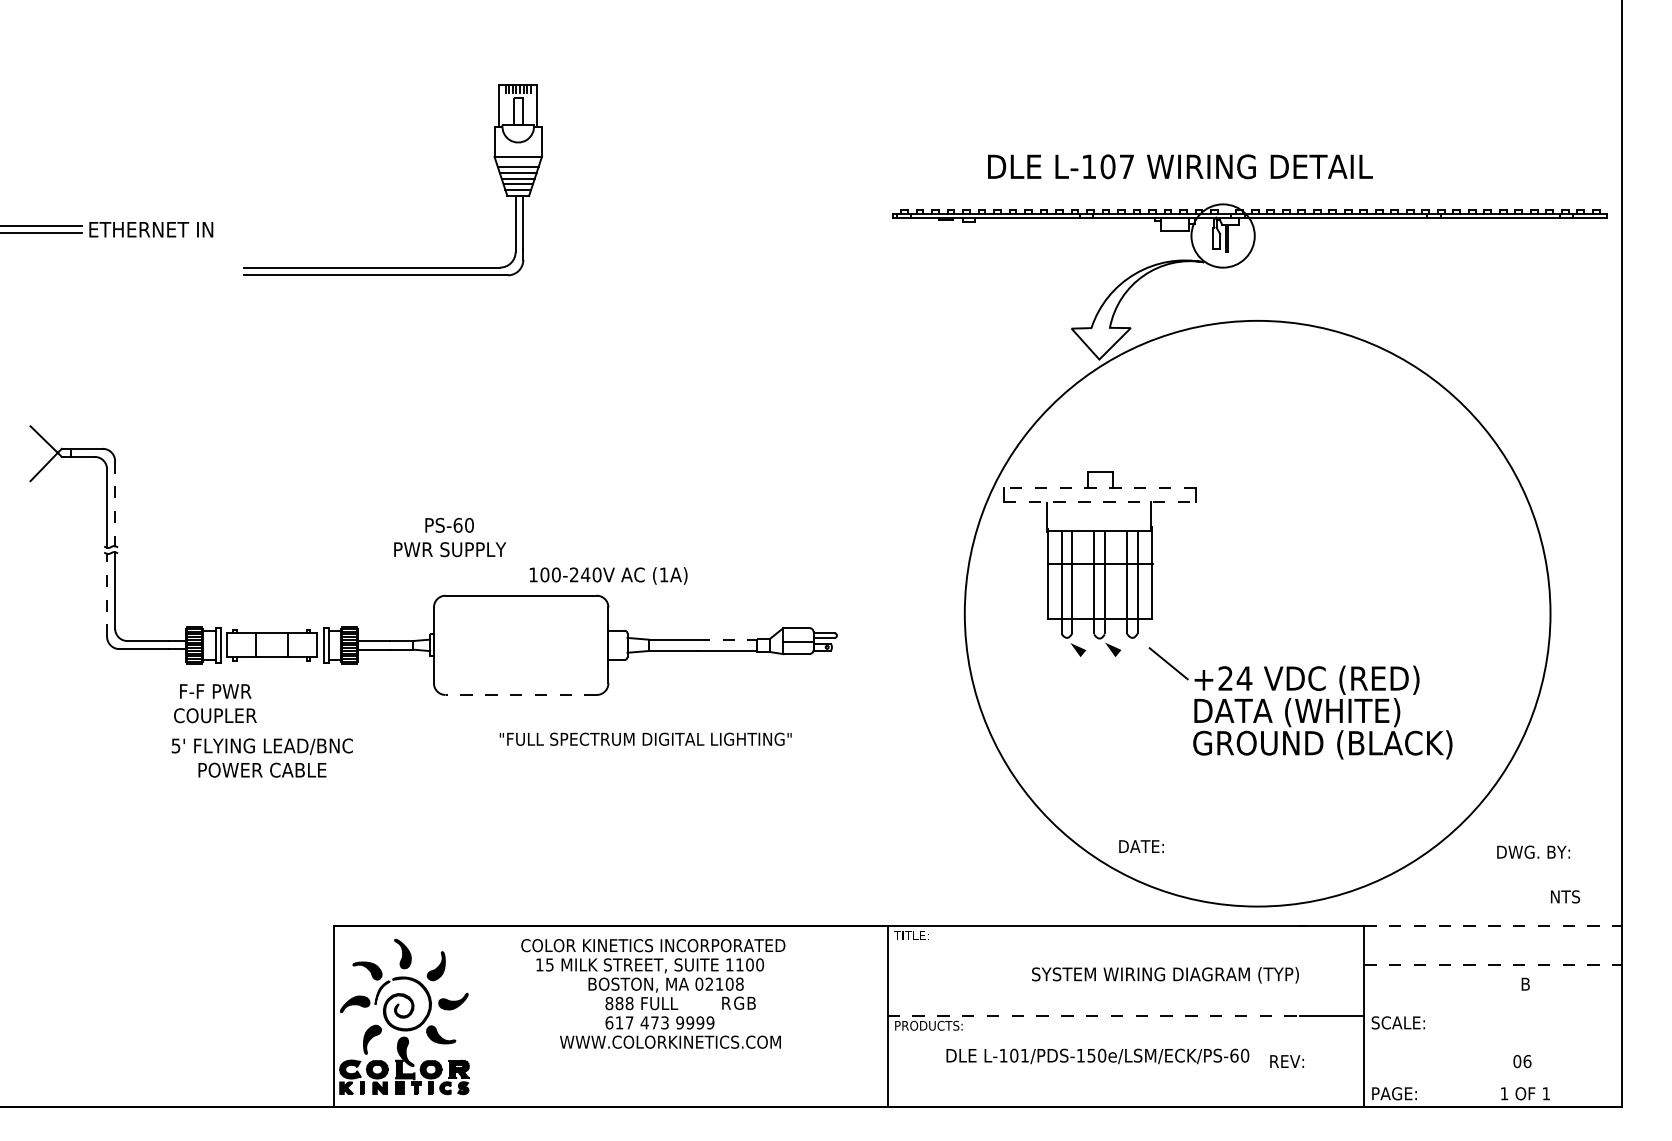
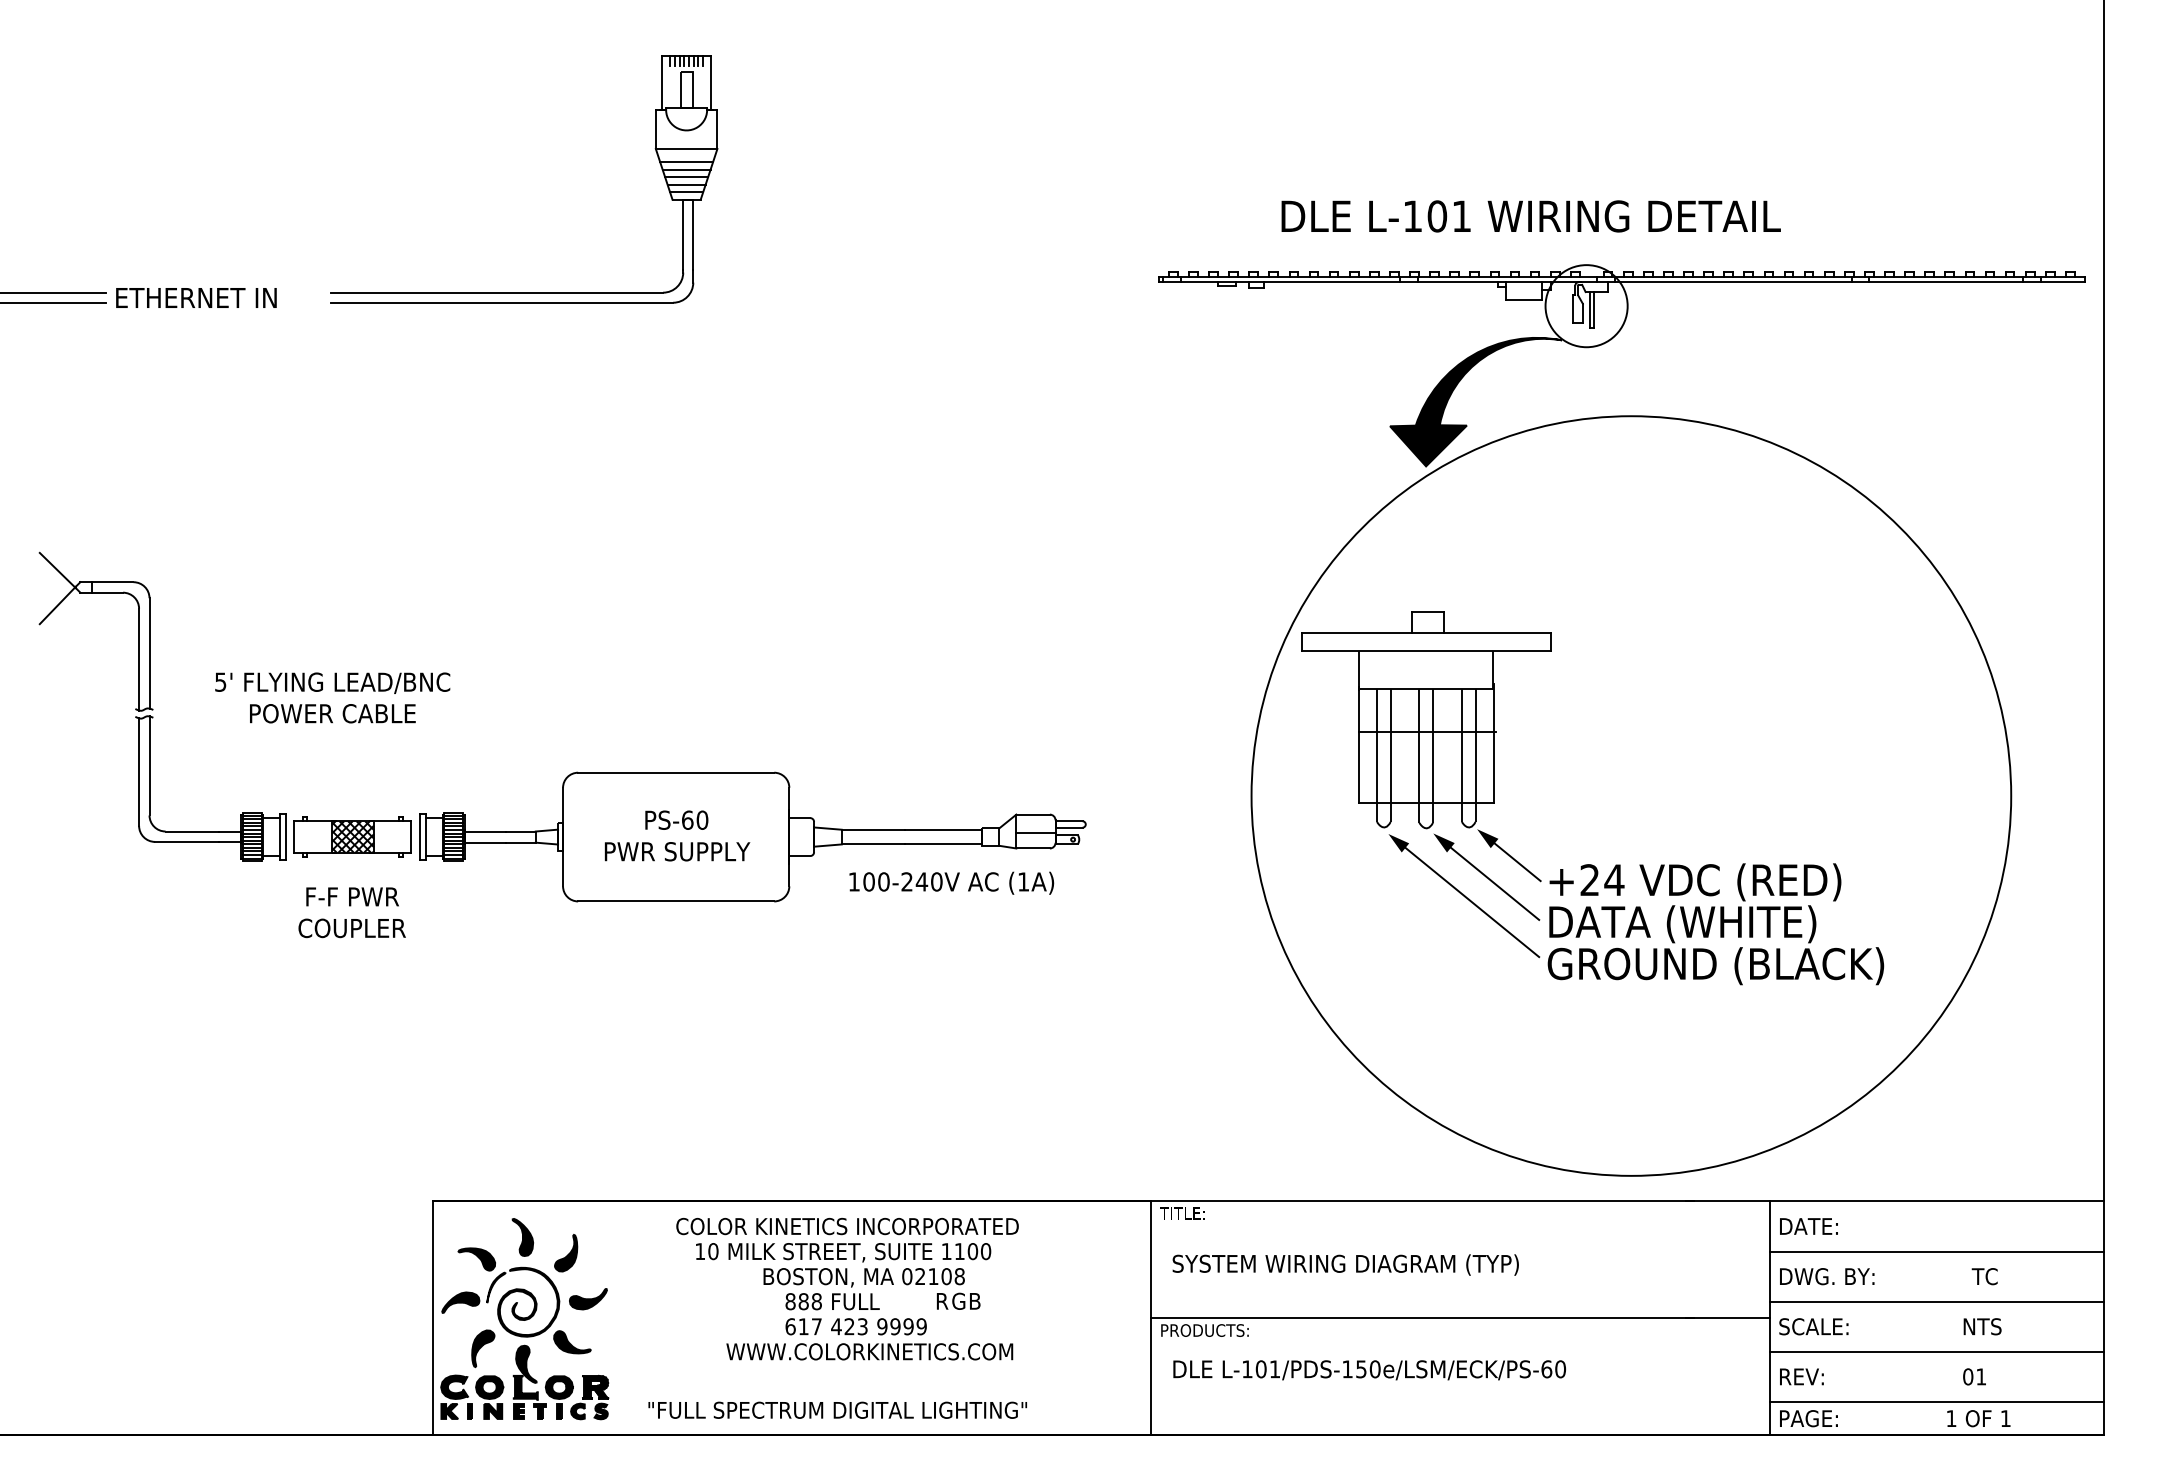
text: (1126, 166) -> (1461, 216), L-107 -> L-101
part: (392, 267) -> (523, 292), moved
fill: (1137, 309) -> (1475, 401), added
line: (1099, 488) -> (1426, 633), dashed -> solid
line: (1100, 501) -> (1427, 650), dashed -> solid
line: (115, 503) -> (150, 653), dashed -> solid
text: (450, 537) -> (677, 835), moved
text: (608, 575) -> (951, 882), moved
line: (107, 594) -> (139, 771), dashed -> solid
line: (727, 640) -> (943, 830), dashed -> solid
hatch: (271, 645) -> (352, 837), added
fill: (1146, 646) -> (1487, 838), added
line: (1151, 680) -> (1493, 882), added
line: (521, 694) -> (676, 900), dashed -> solid
line: (1133, 694) -> (1470, 900), added
text: (215, 703) -> (352, 912), moved
text: (645, 738) -> (837, 1409), moved
text: (261, 757) -> (331, 697), moved
text: (1141, 846) -> (1808, 1226), moved
text: (1533, 851) -> (1827, 1275), moved
text: (1565, 896) -> (1982, 1326), moved
line: (1493, 926) -> (1937, 1201), dashed -> solid
text: (549, 964) -> (712, 1251), 15 -> 10
line: (1493, 964) -> (1937, 1251), dashed -> solid
text: (1165, 975) -> (1345, 1265), moved
text: (1530, 983) -> (1985, 1275), B -> TC
line: (1492, 1003) -> (1935, 1301), added
line: (1097, 1016) -> (1423, 1318), dashed -> solid
text: (654, 1022) -> (849, 1326), 473 -> 423
line: (1492, 1042) -> (1935, 1352), added
text: (1097, 1056) -> (1369, 1370), moved
text: (1286, 1061) -> (1801, 1376), moved
text: (1527, 1061) -> (1981, 1376), 06 -> 01
line: (1492, 1080) -> (1935, 1401), added

